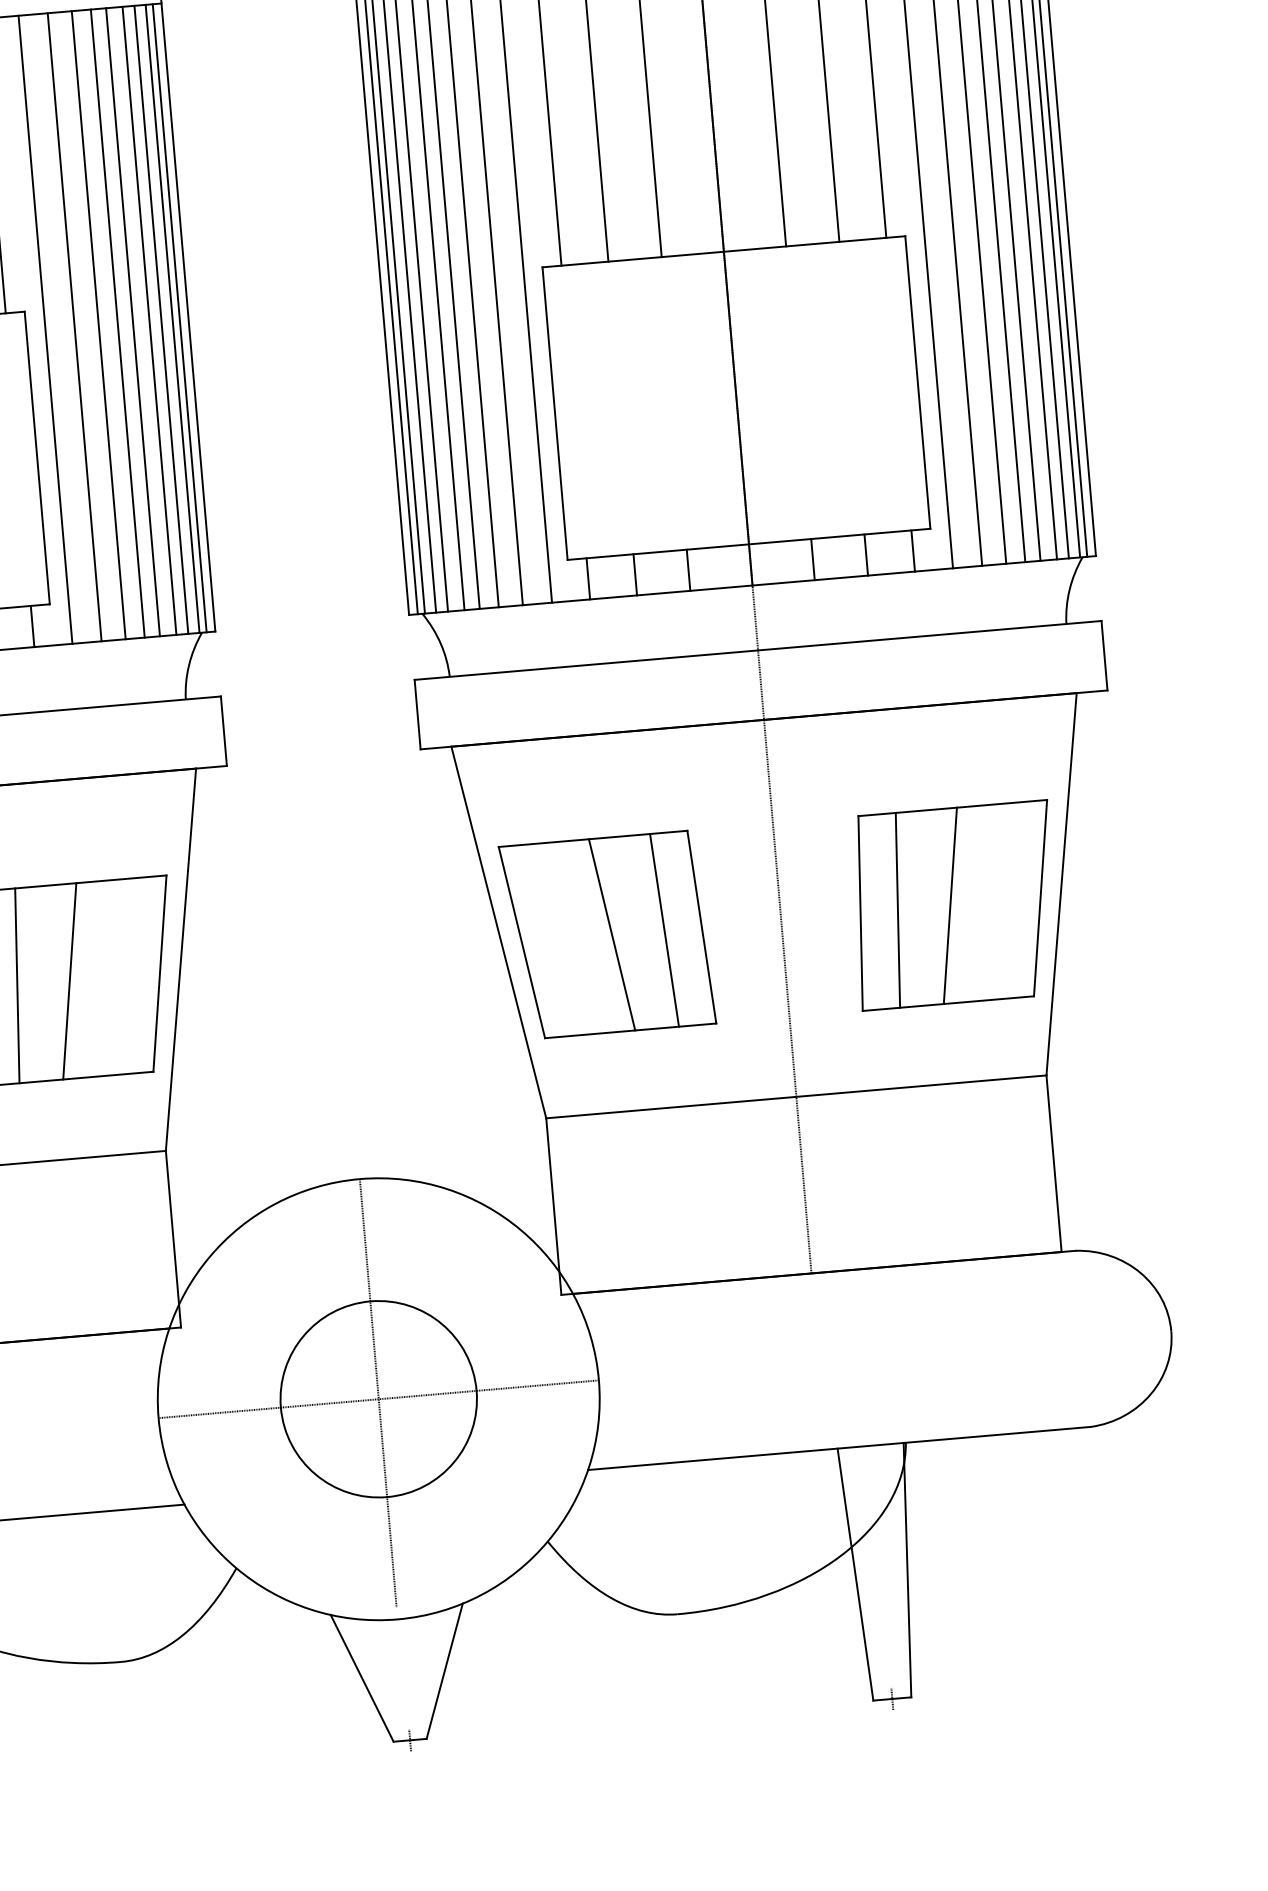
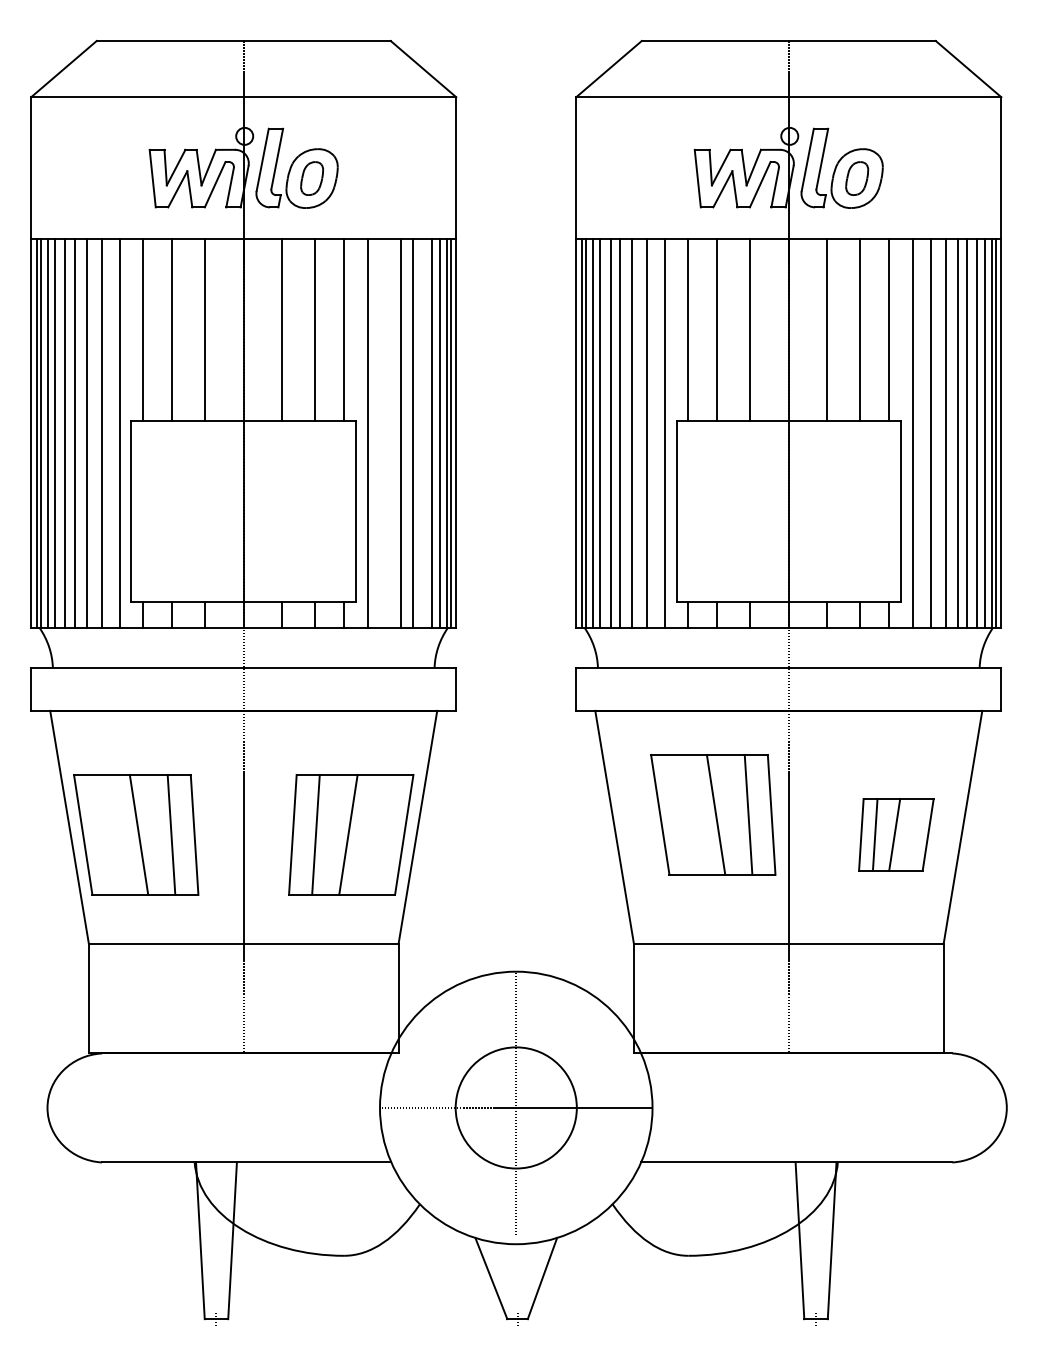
line: (133, 320) -> (422, 432), removed
line: (73, 326) -> (385, 432), removed
part: (955, 904) -> (896, 834), size x0.6
part: (607, 934) -> (713, 814), moved

